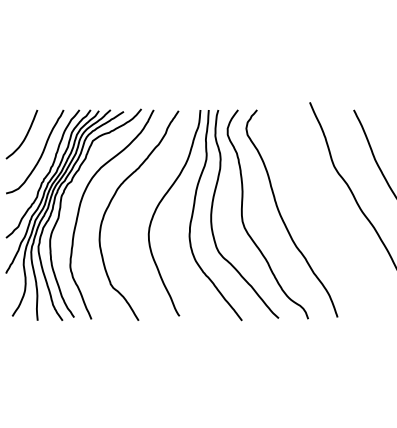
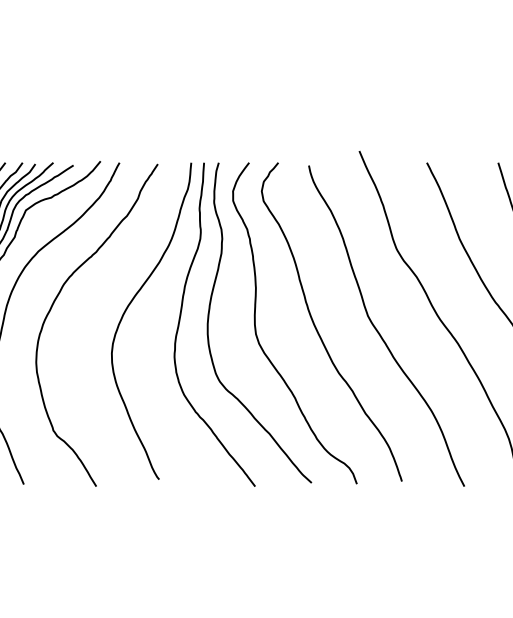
curve: (321, 217) -> (377, 327), added

